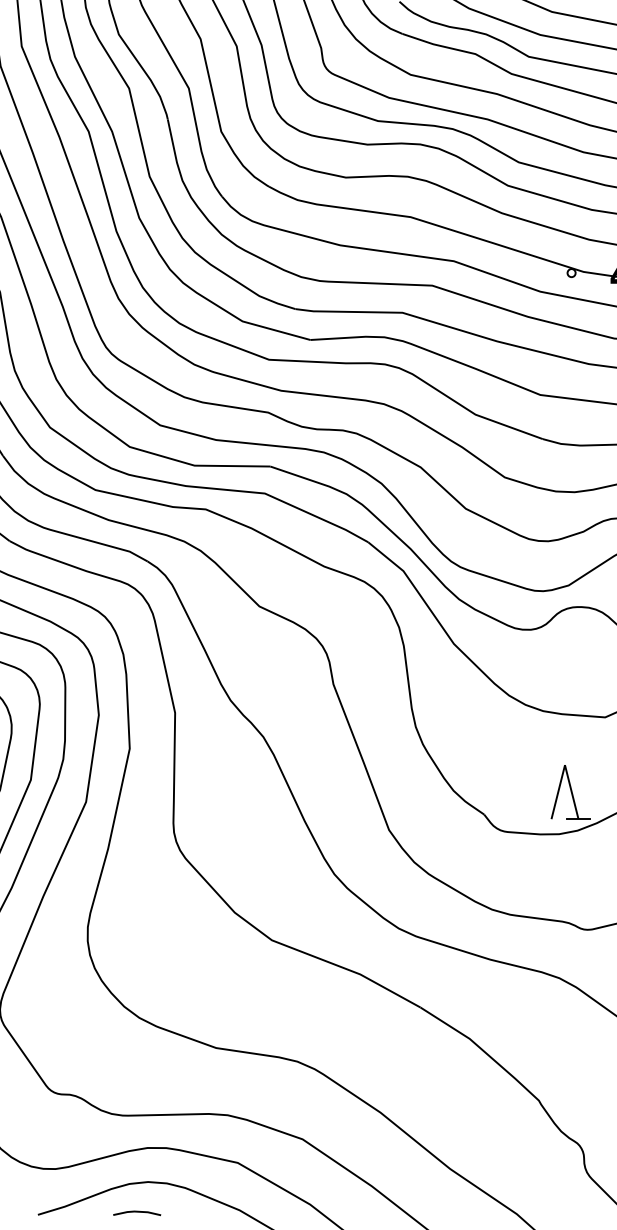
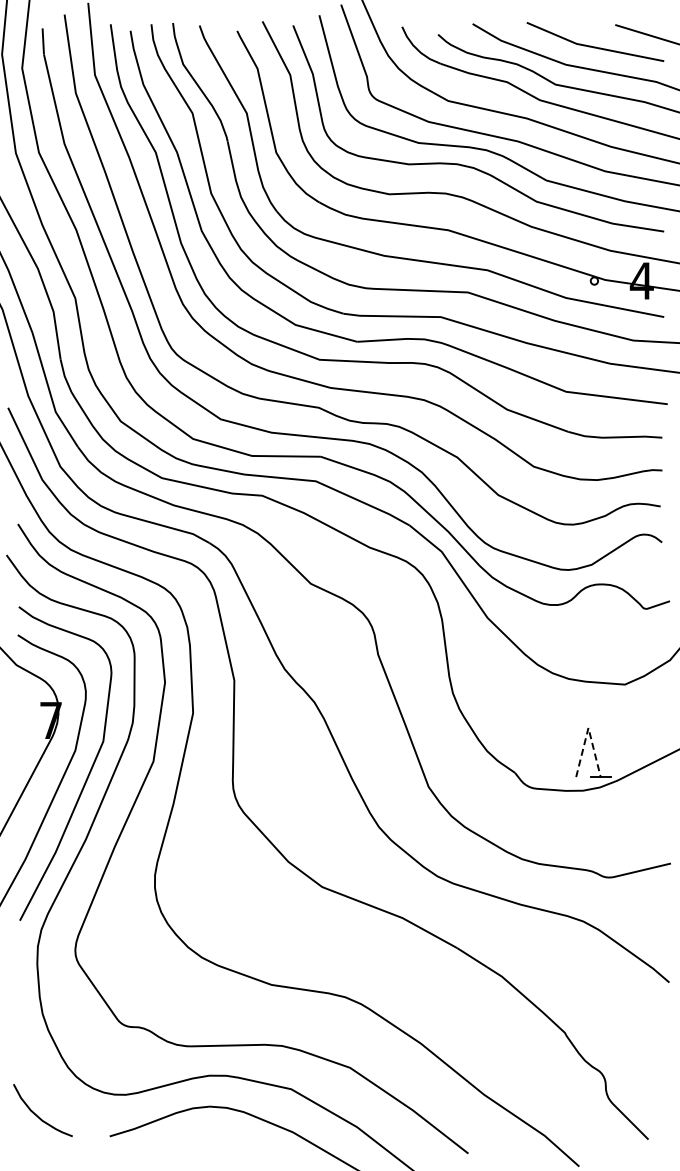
line: (565, 765) -> (588, 728), solid -> dashed
line: (136, 1212) -> (199, 1134), removed

